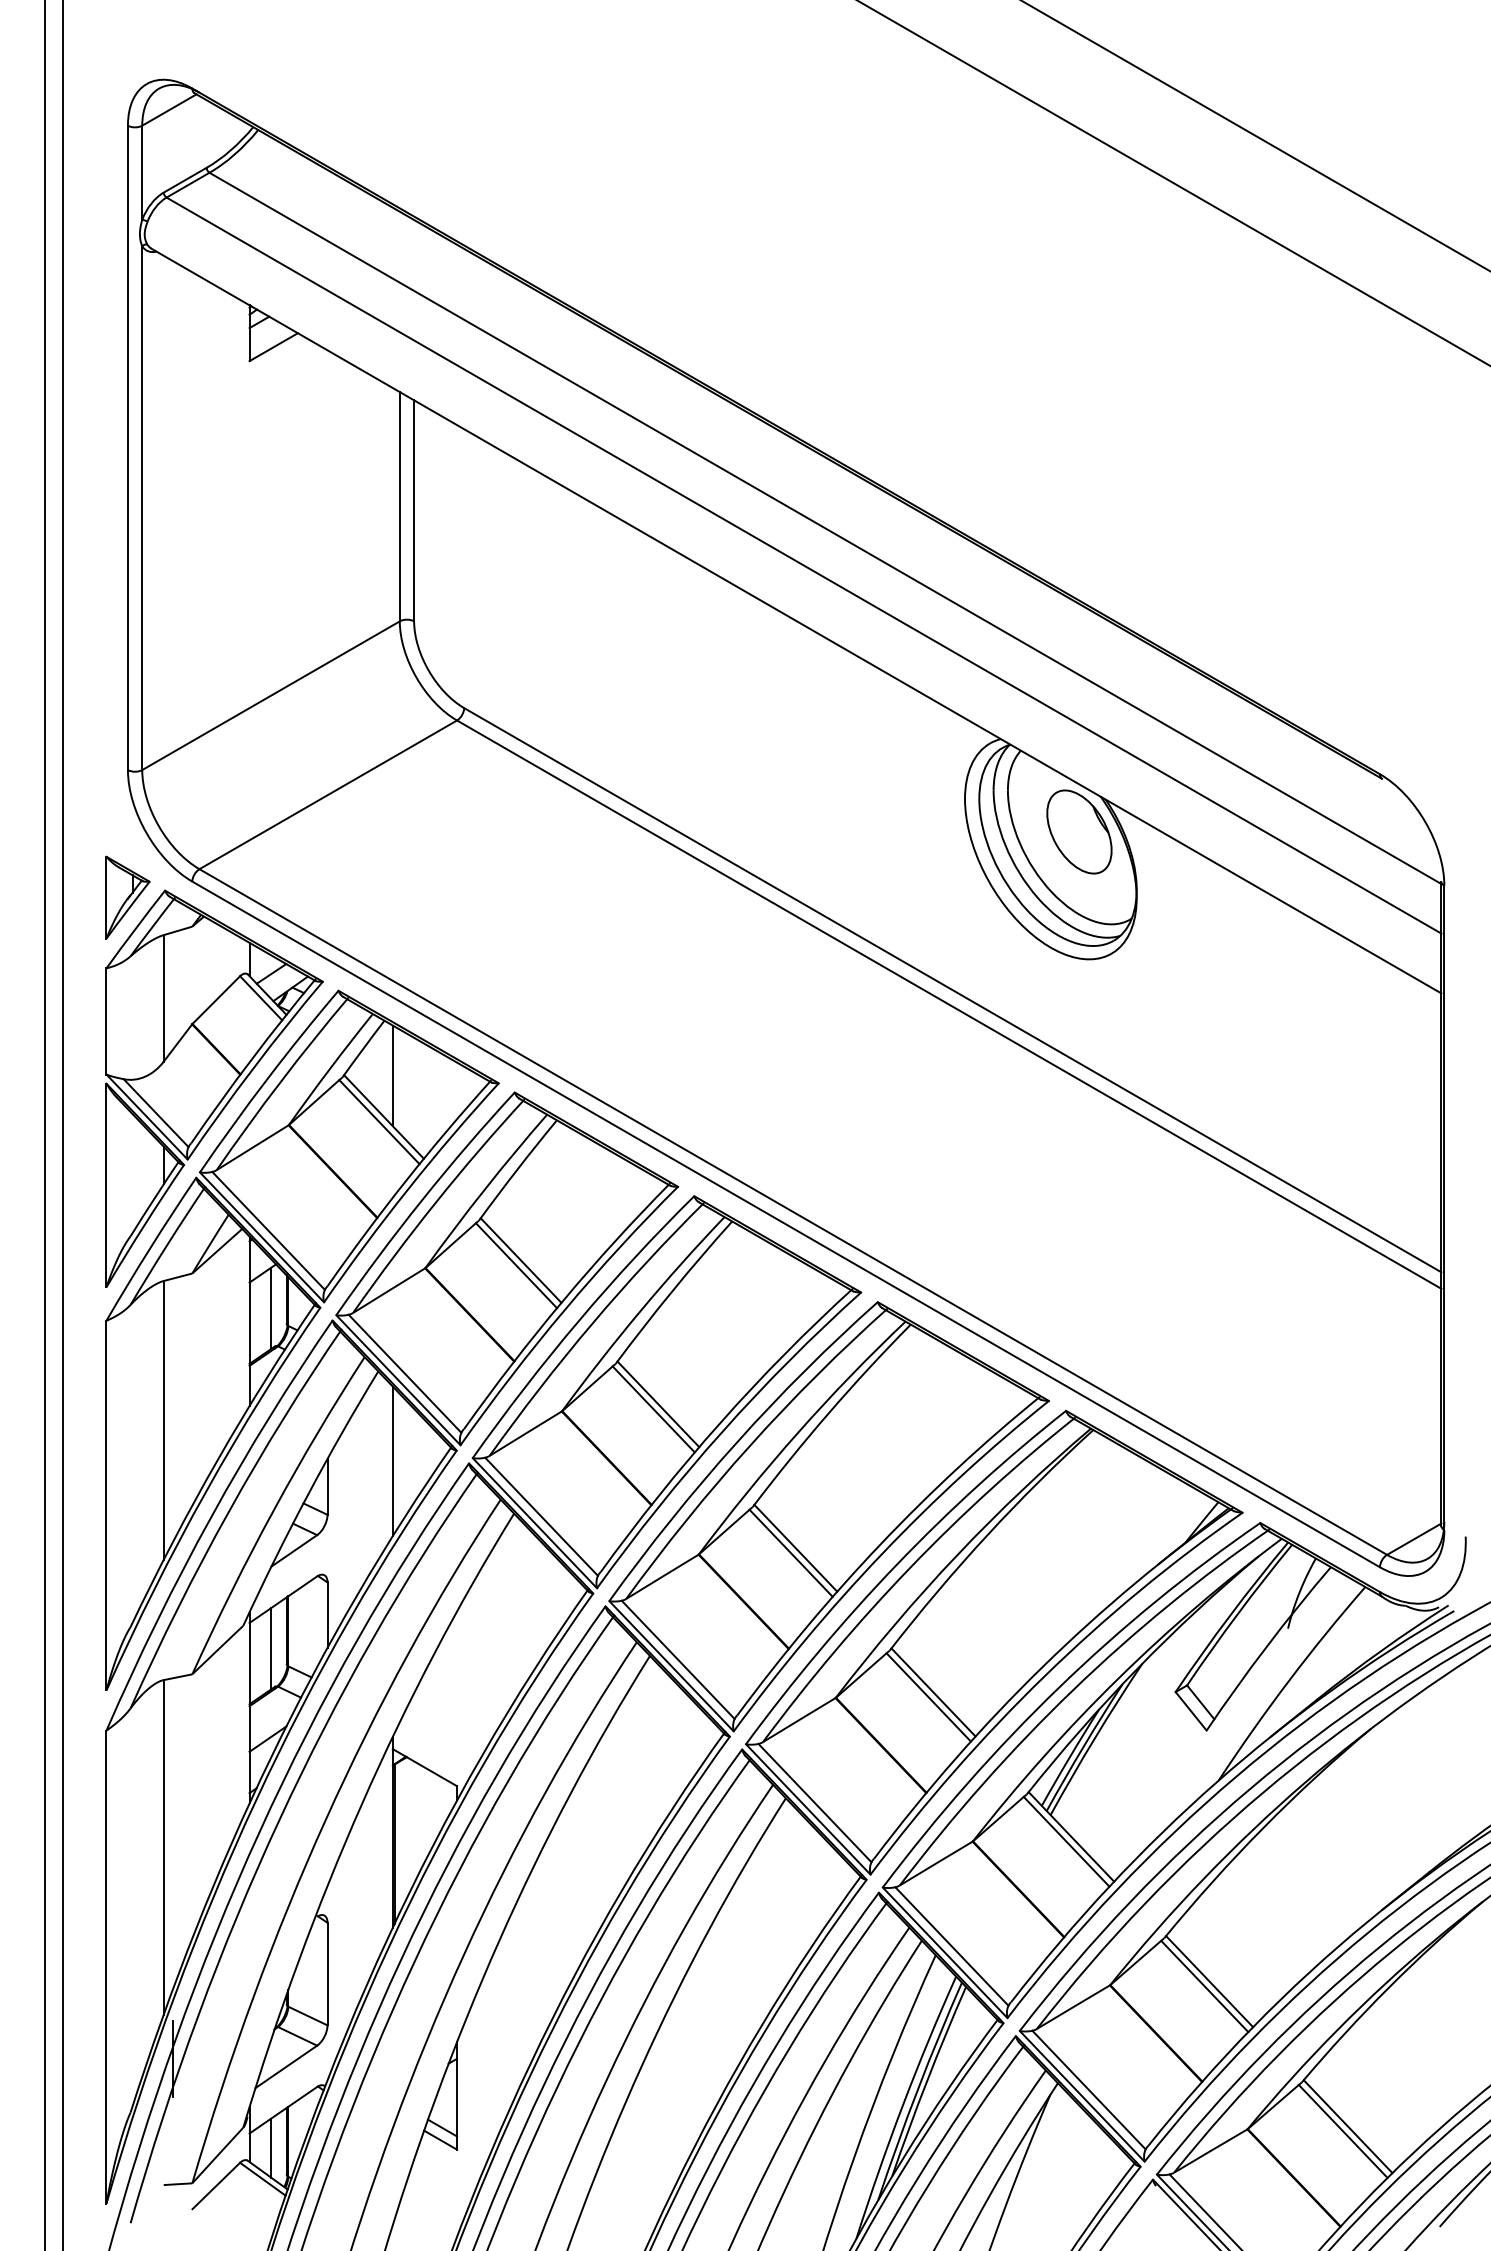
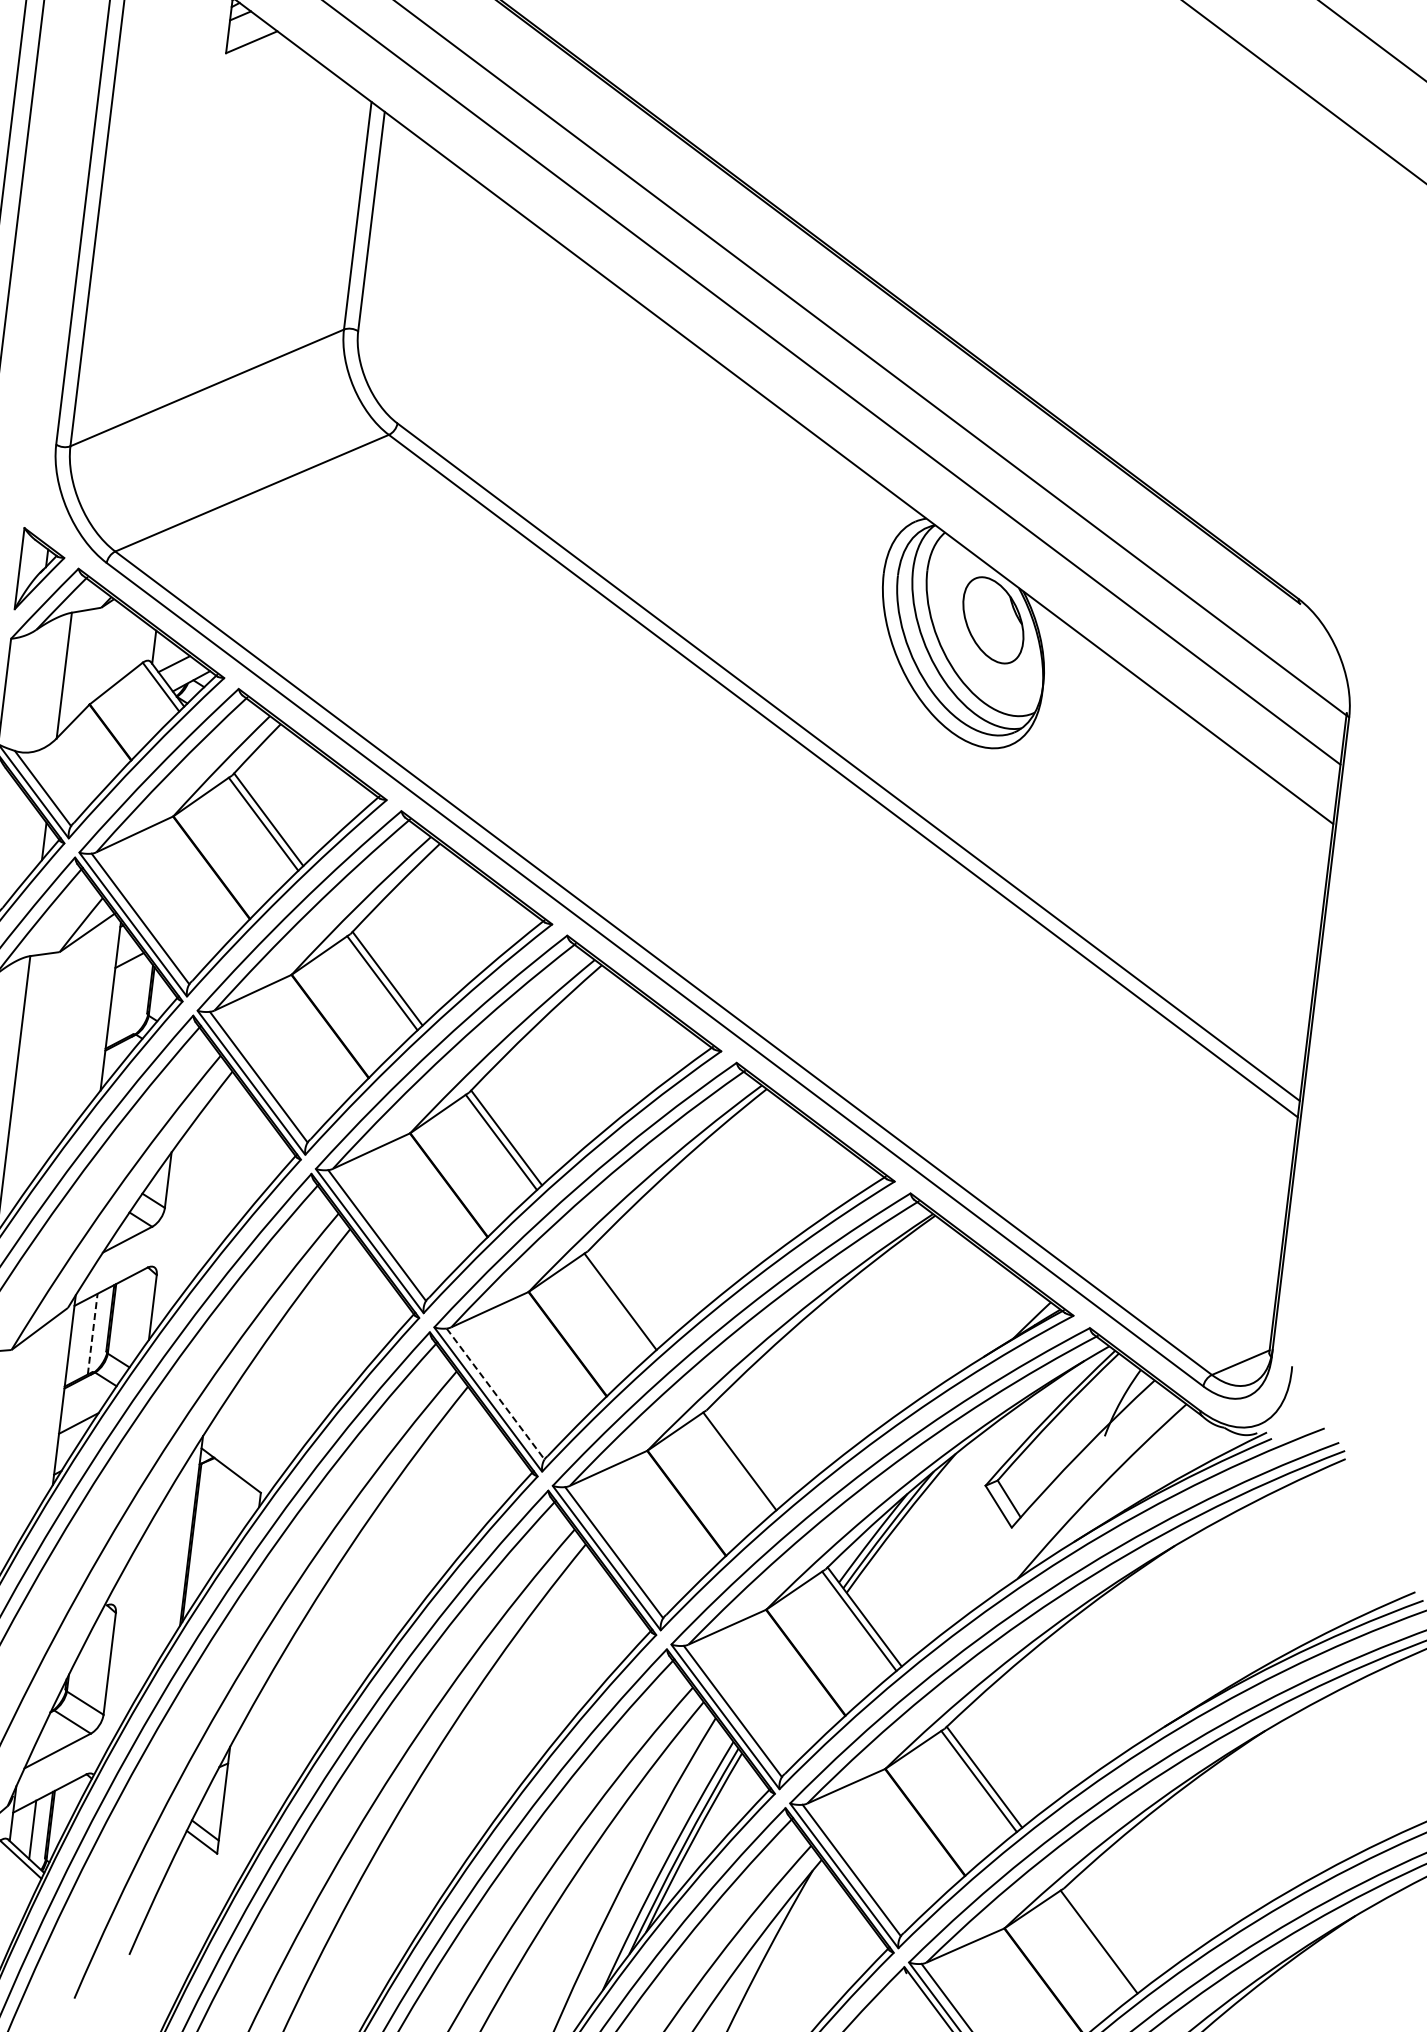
line: (392, 1075) -> (282, 779), removed
line: (271, 1308) -> (134, 996), removed
line: (392, 1461) -> (235, 1162), removed
line: (795, 1547) -> (625, 1296), removed
line: (271, 1648) -> (93, 1333), solid -> dashed
line: (678, 1659) -> (495, 1393), solid -> dashed
line: (933, 1692) -> (745, 1457), removed
line: (1347, 2126) -> (1104, 1937), removed

